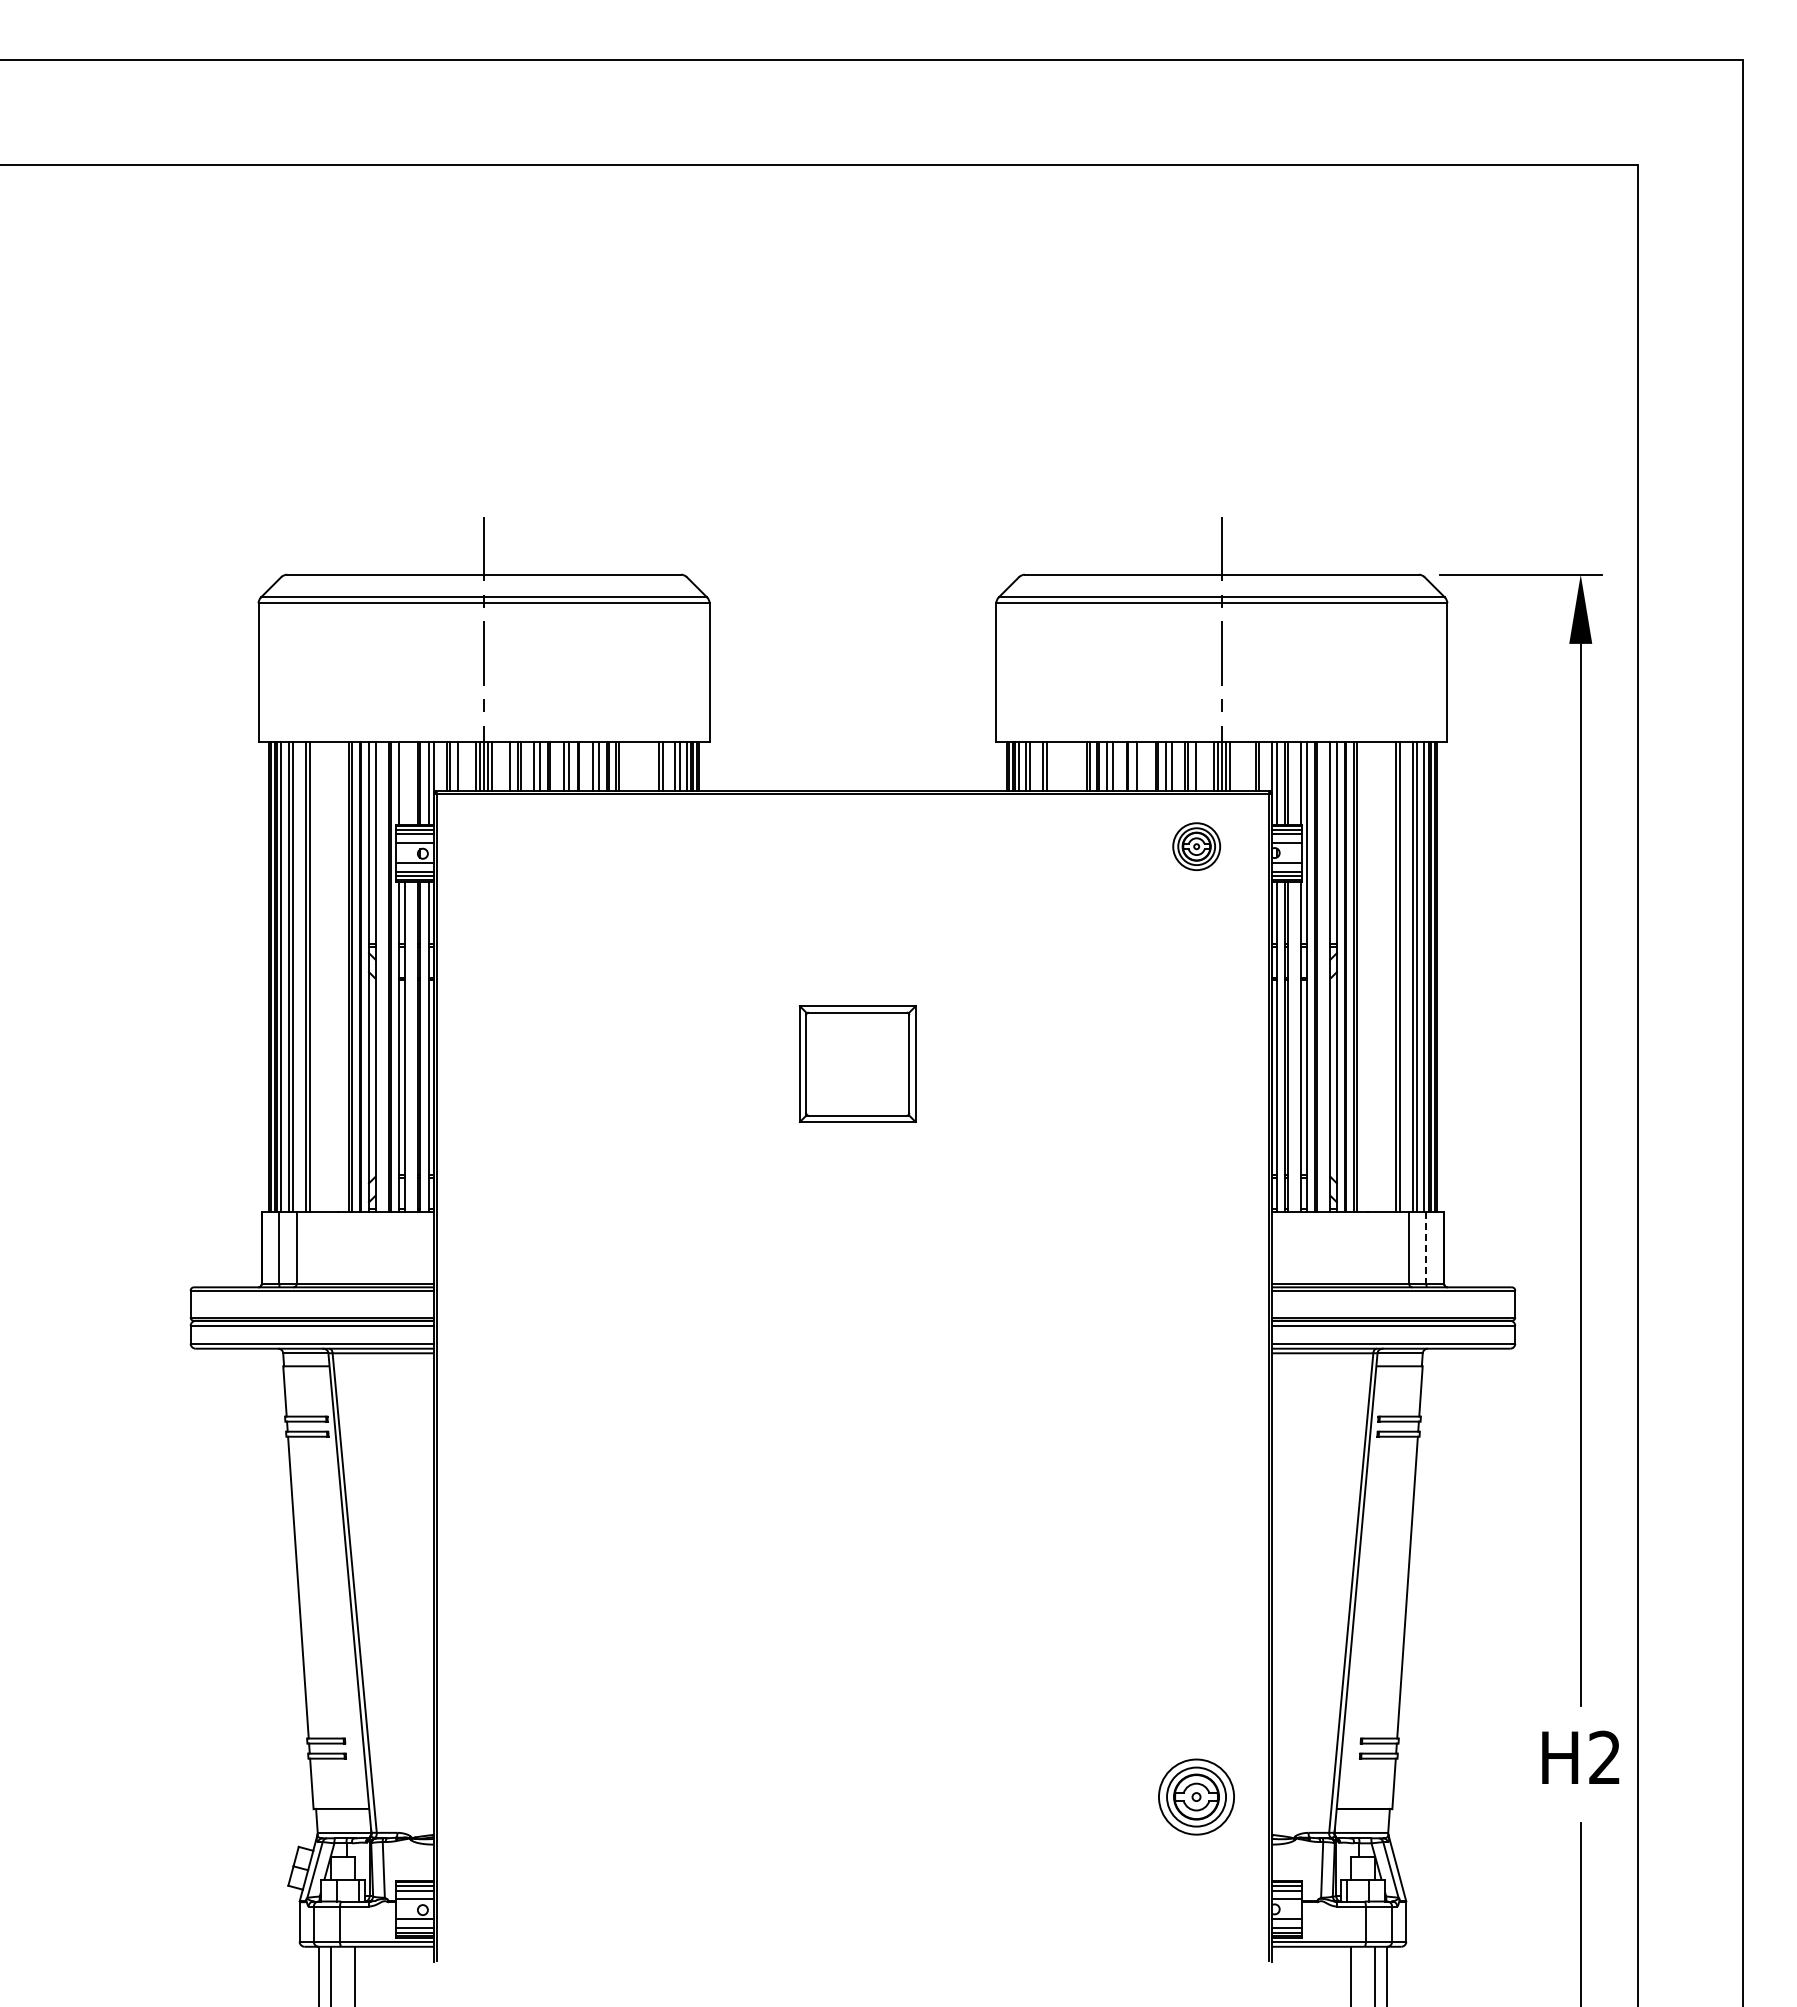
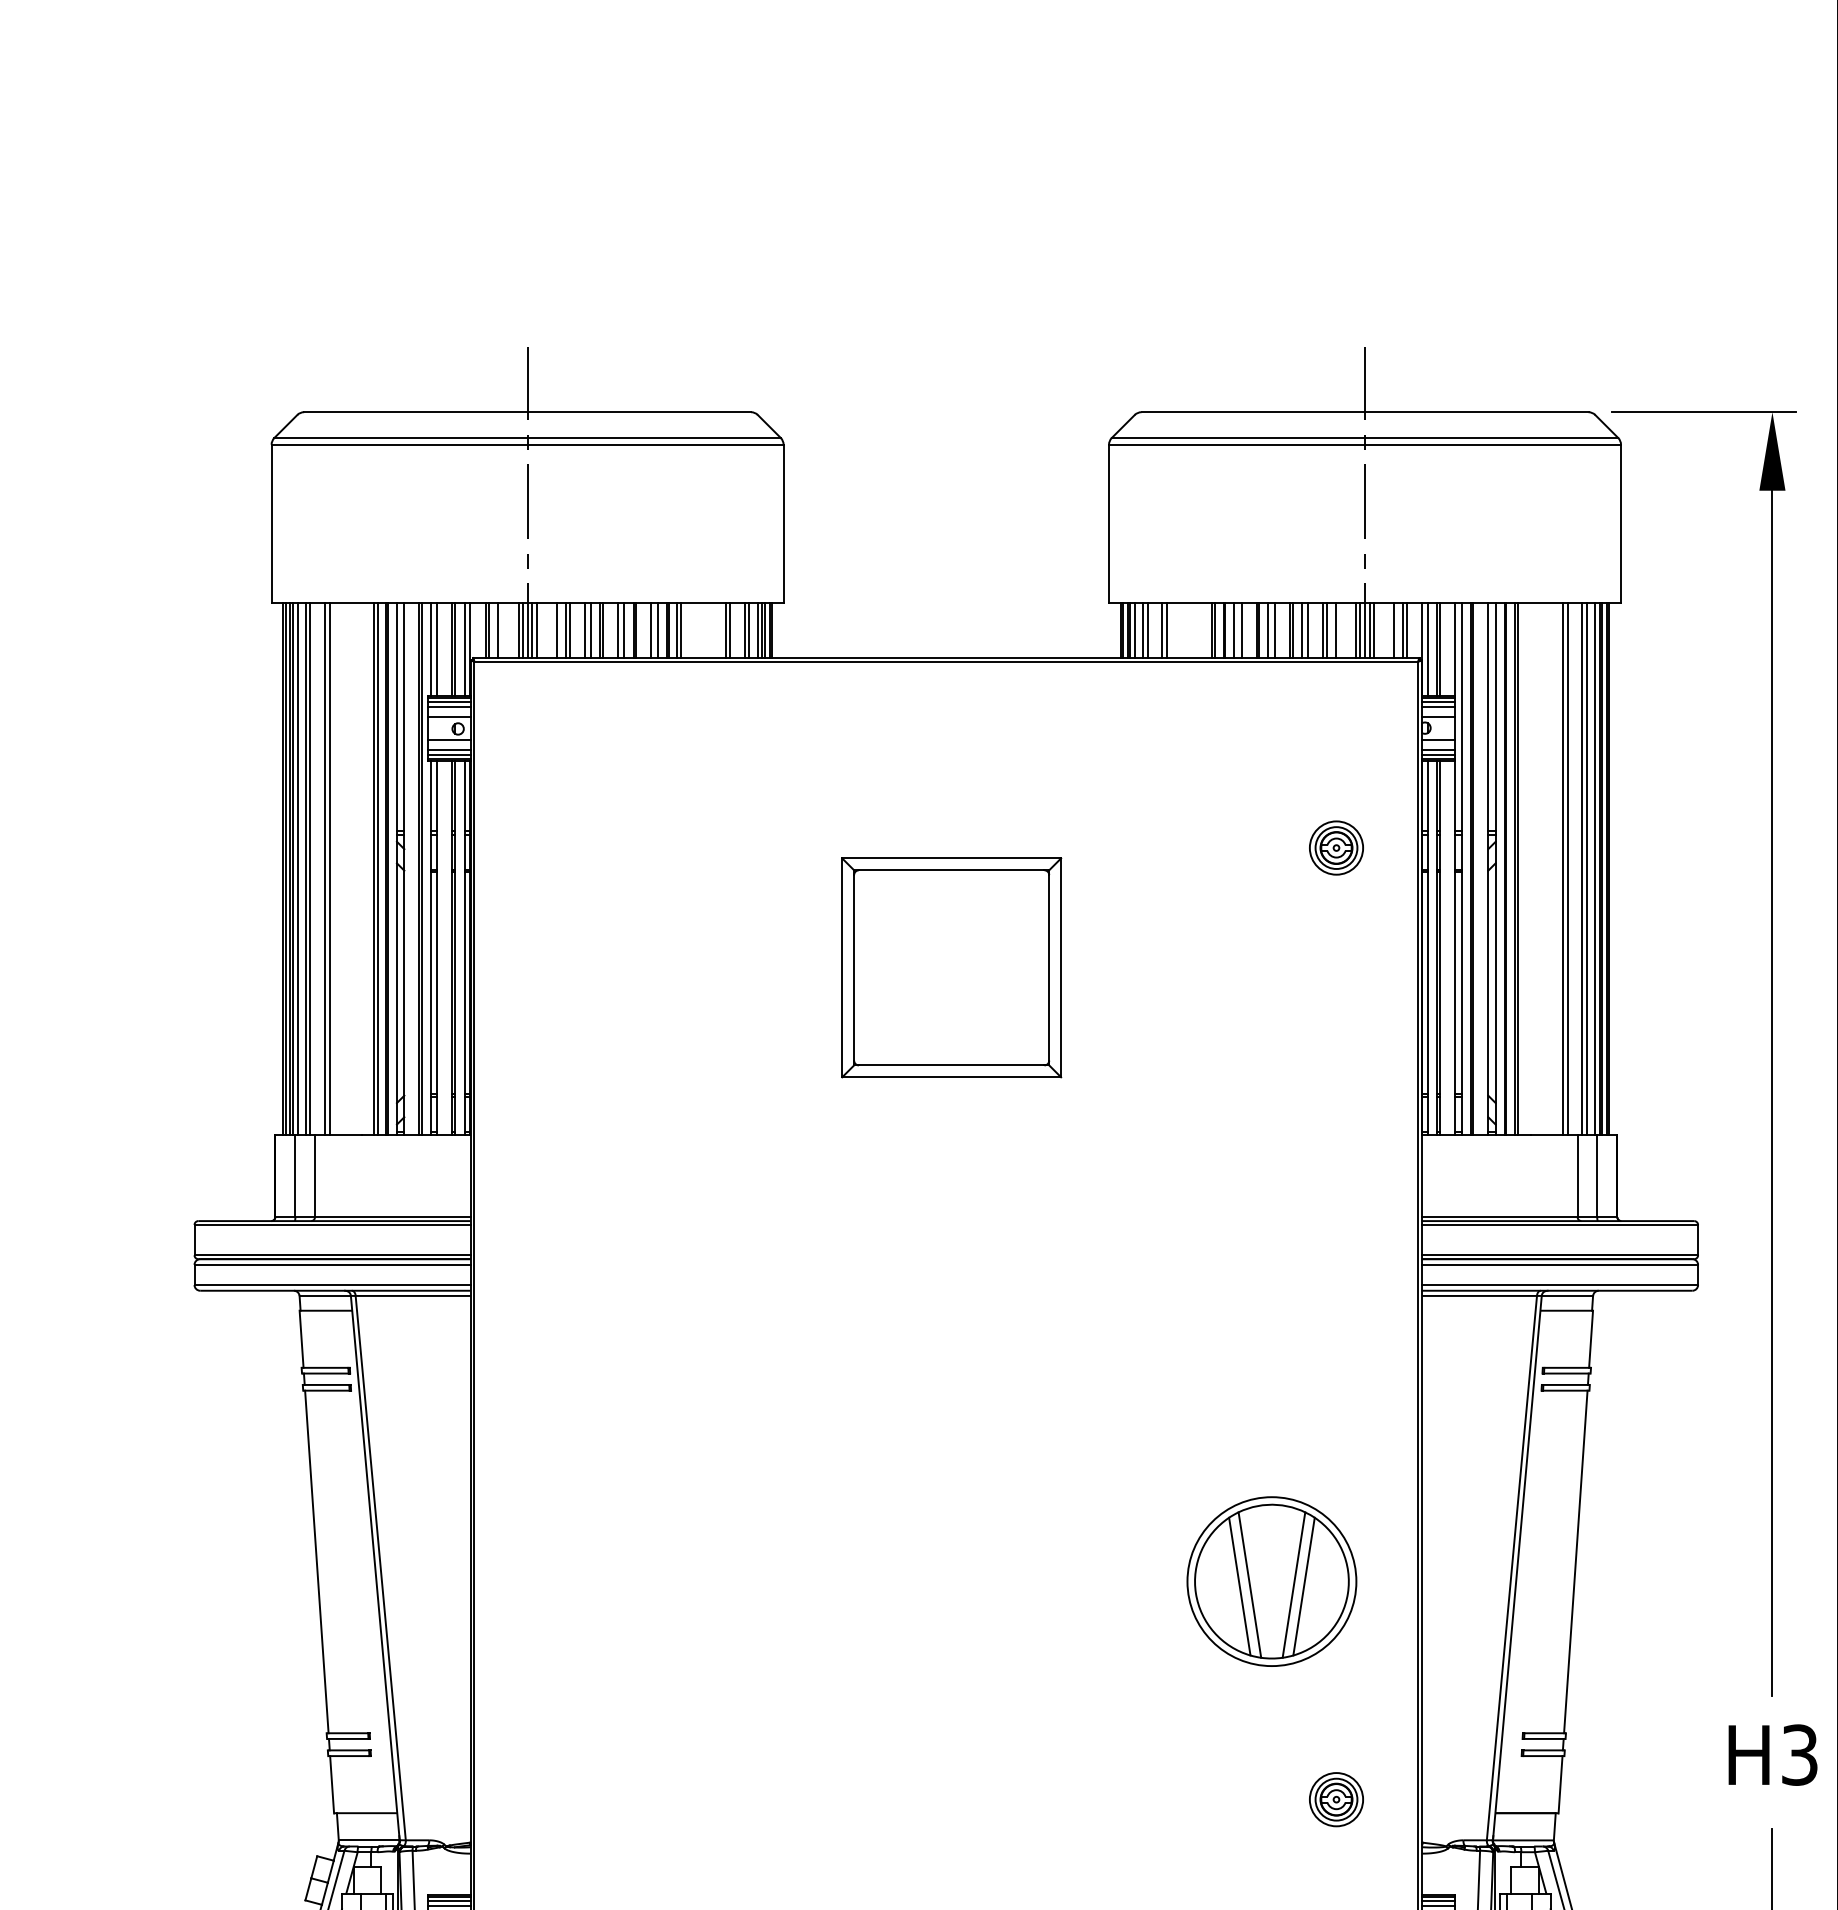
line: (1142, 766) -> (1274, 629), added
line: (1247, 766) -> (1394, 629), added
line: (404, 783) -> (437, 649), added
part: (1196, 846) -> (1336, 847), moved
part: (857, 1063) -> (951, 967), size x1.67
line: (1426, 1248) -> (1597, 1177), dashed -> solid
part: (1139, 1604) -> (1271, 1581), added
text: (1604, 1757) -> (1799, 1754), H2 -> H3
part: (1196, 1796) -> (1336, 1799), size x0.62

